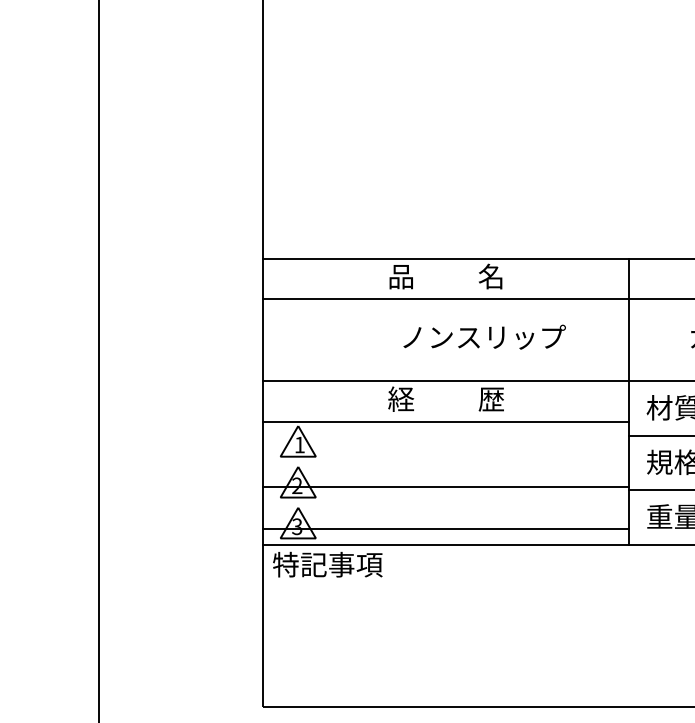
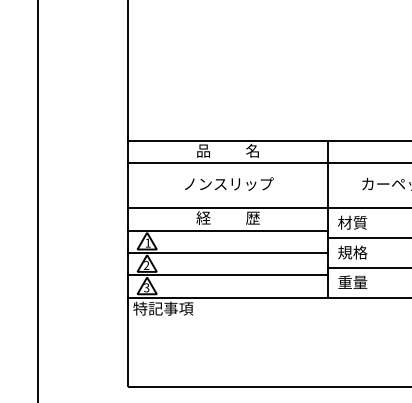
text: (485, 336) -> (229, 183), moved
line: (444, 485) -> (227, 252), moved
line: (444, 529) -> (227, 275), moved

